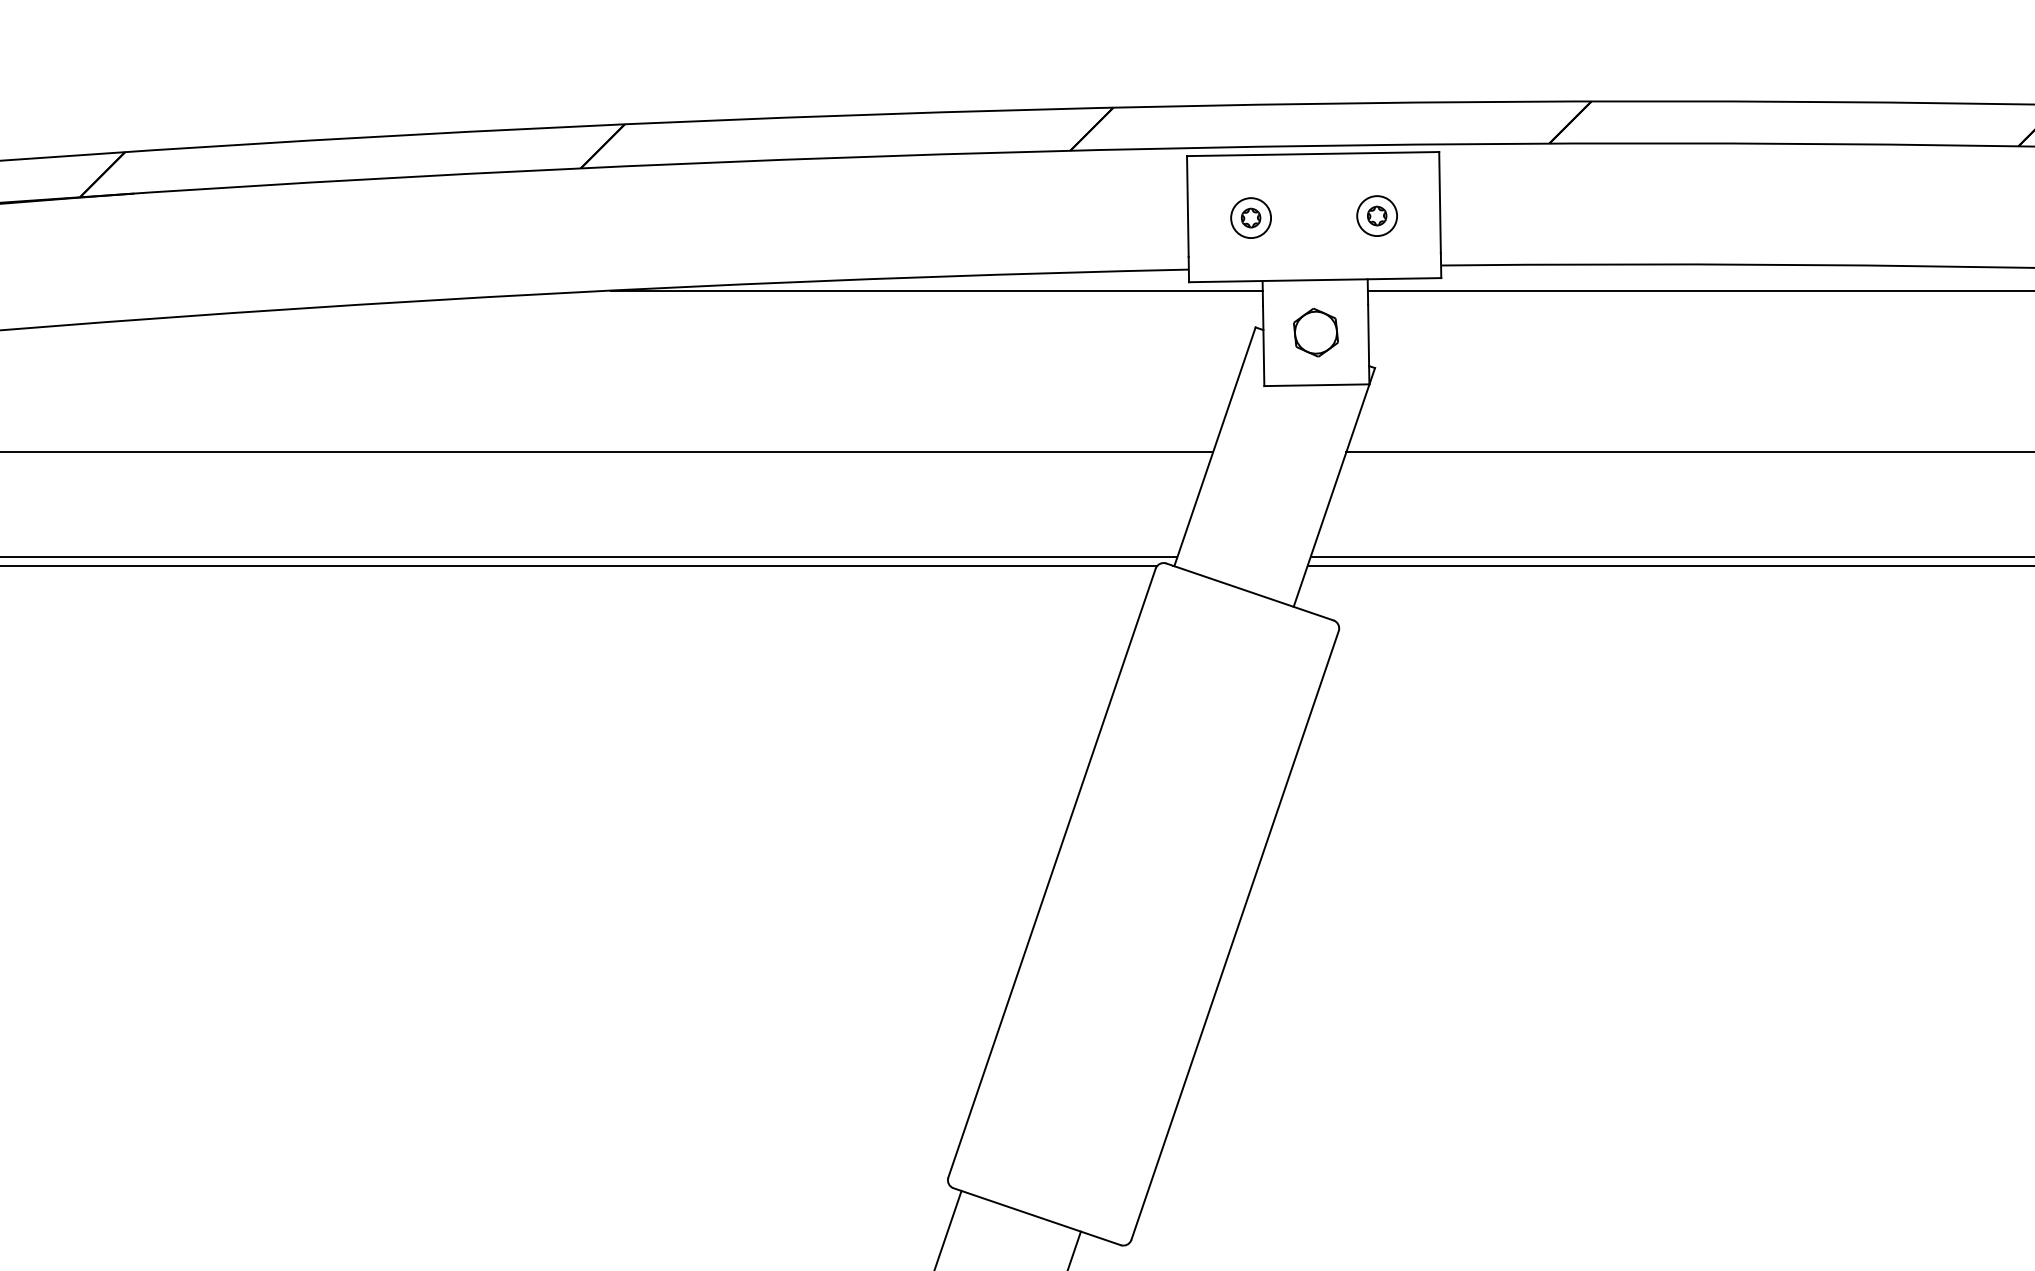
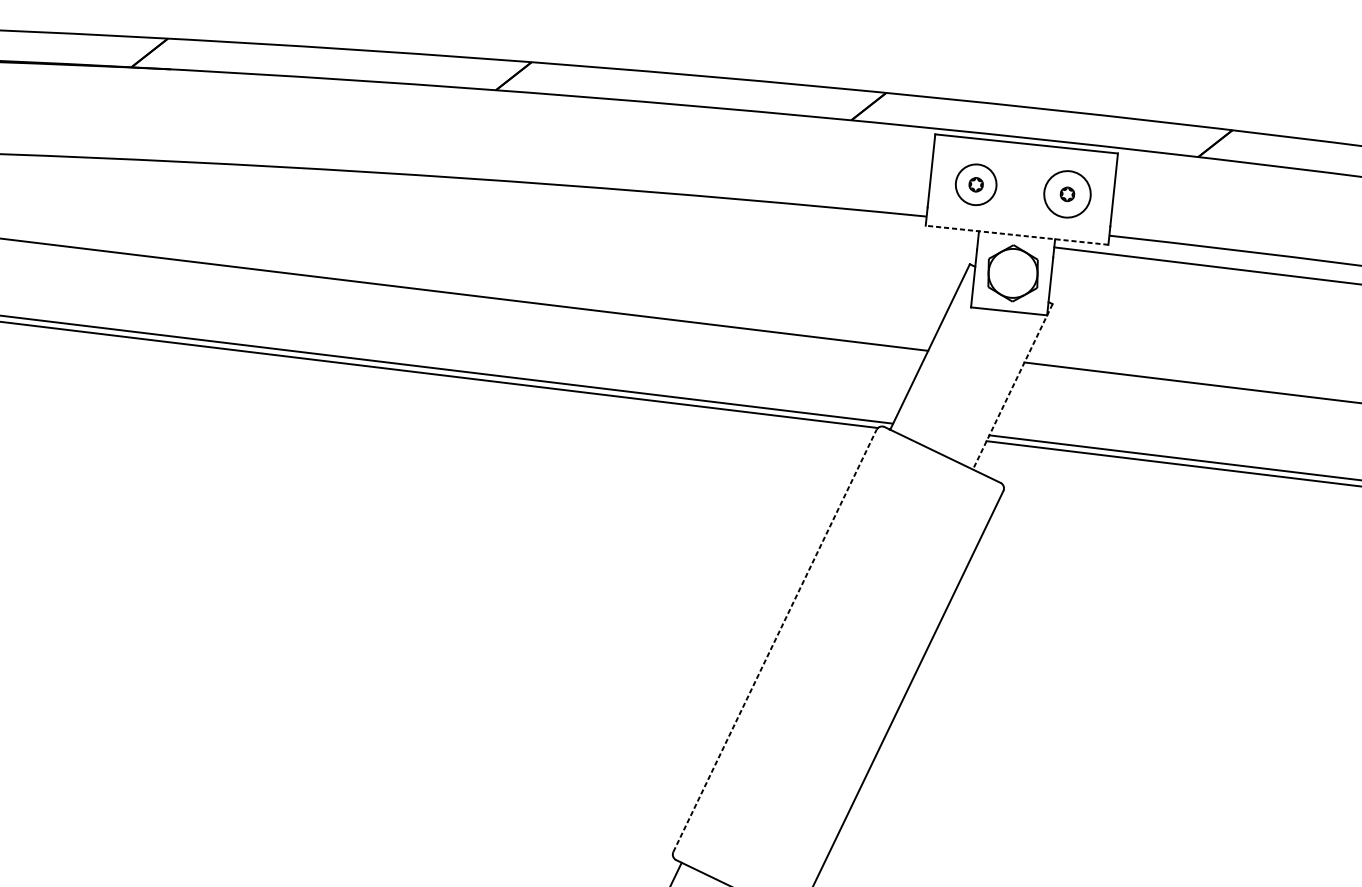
circle: (1377, 216) -> (1067, 194), size x1.6
circle: (1251, 218) -> (976, 185), size x1.4
line: (1314, 280) -> (1016, 235), solid -> dashed
line: (936, 290) -> (742, 209), removed
part: (1315, 332) -> (1012, 273), size x1.6
line: (1334, 487) -> (1012, 386), solid -> dashed
line: (1052, 873) -> (775, 641), solid -> dashed

